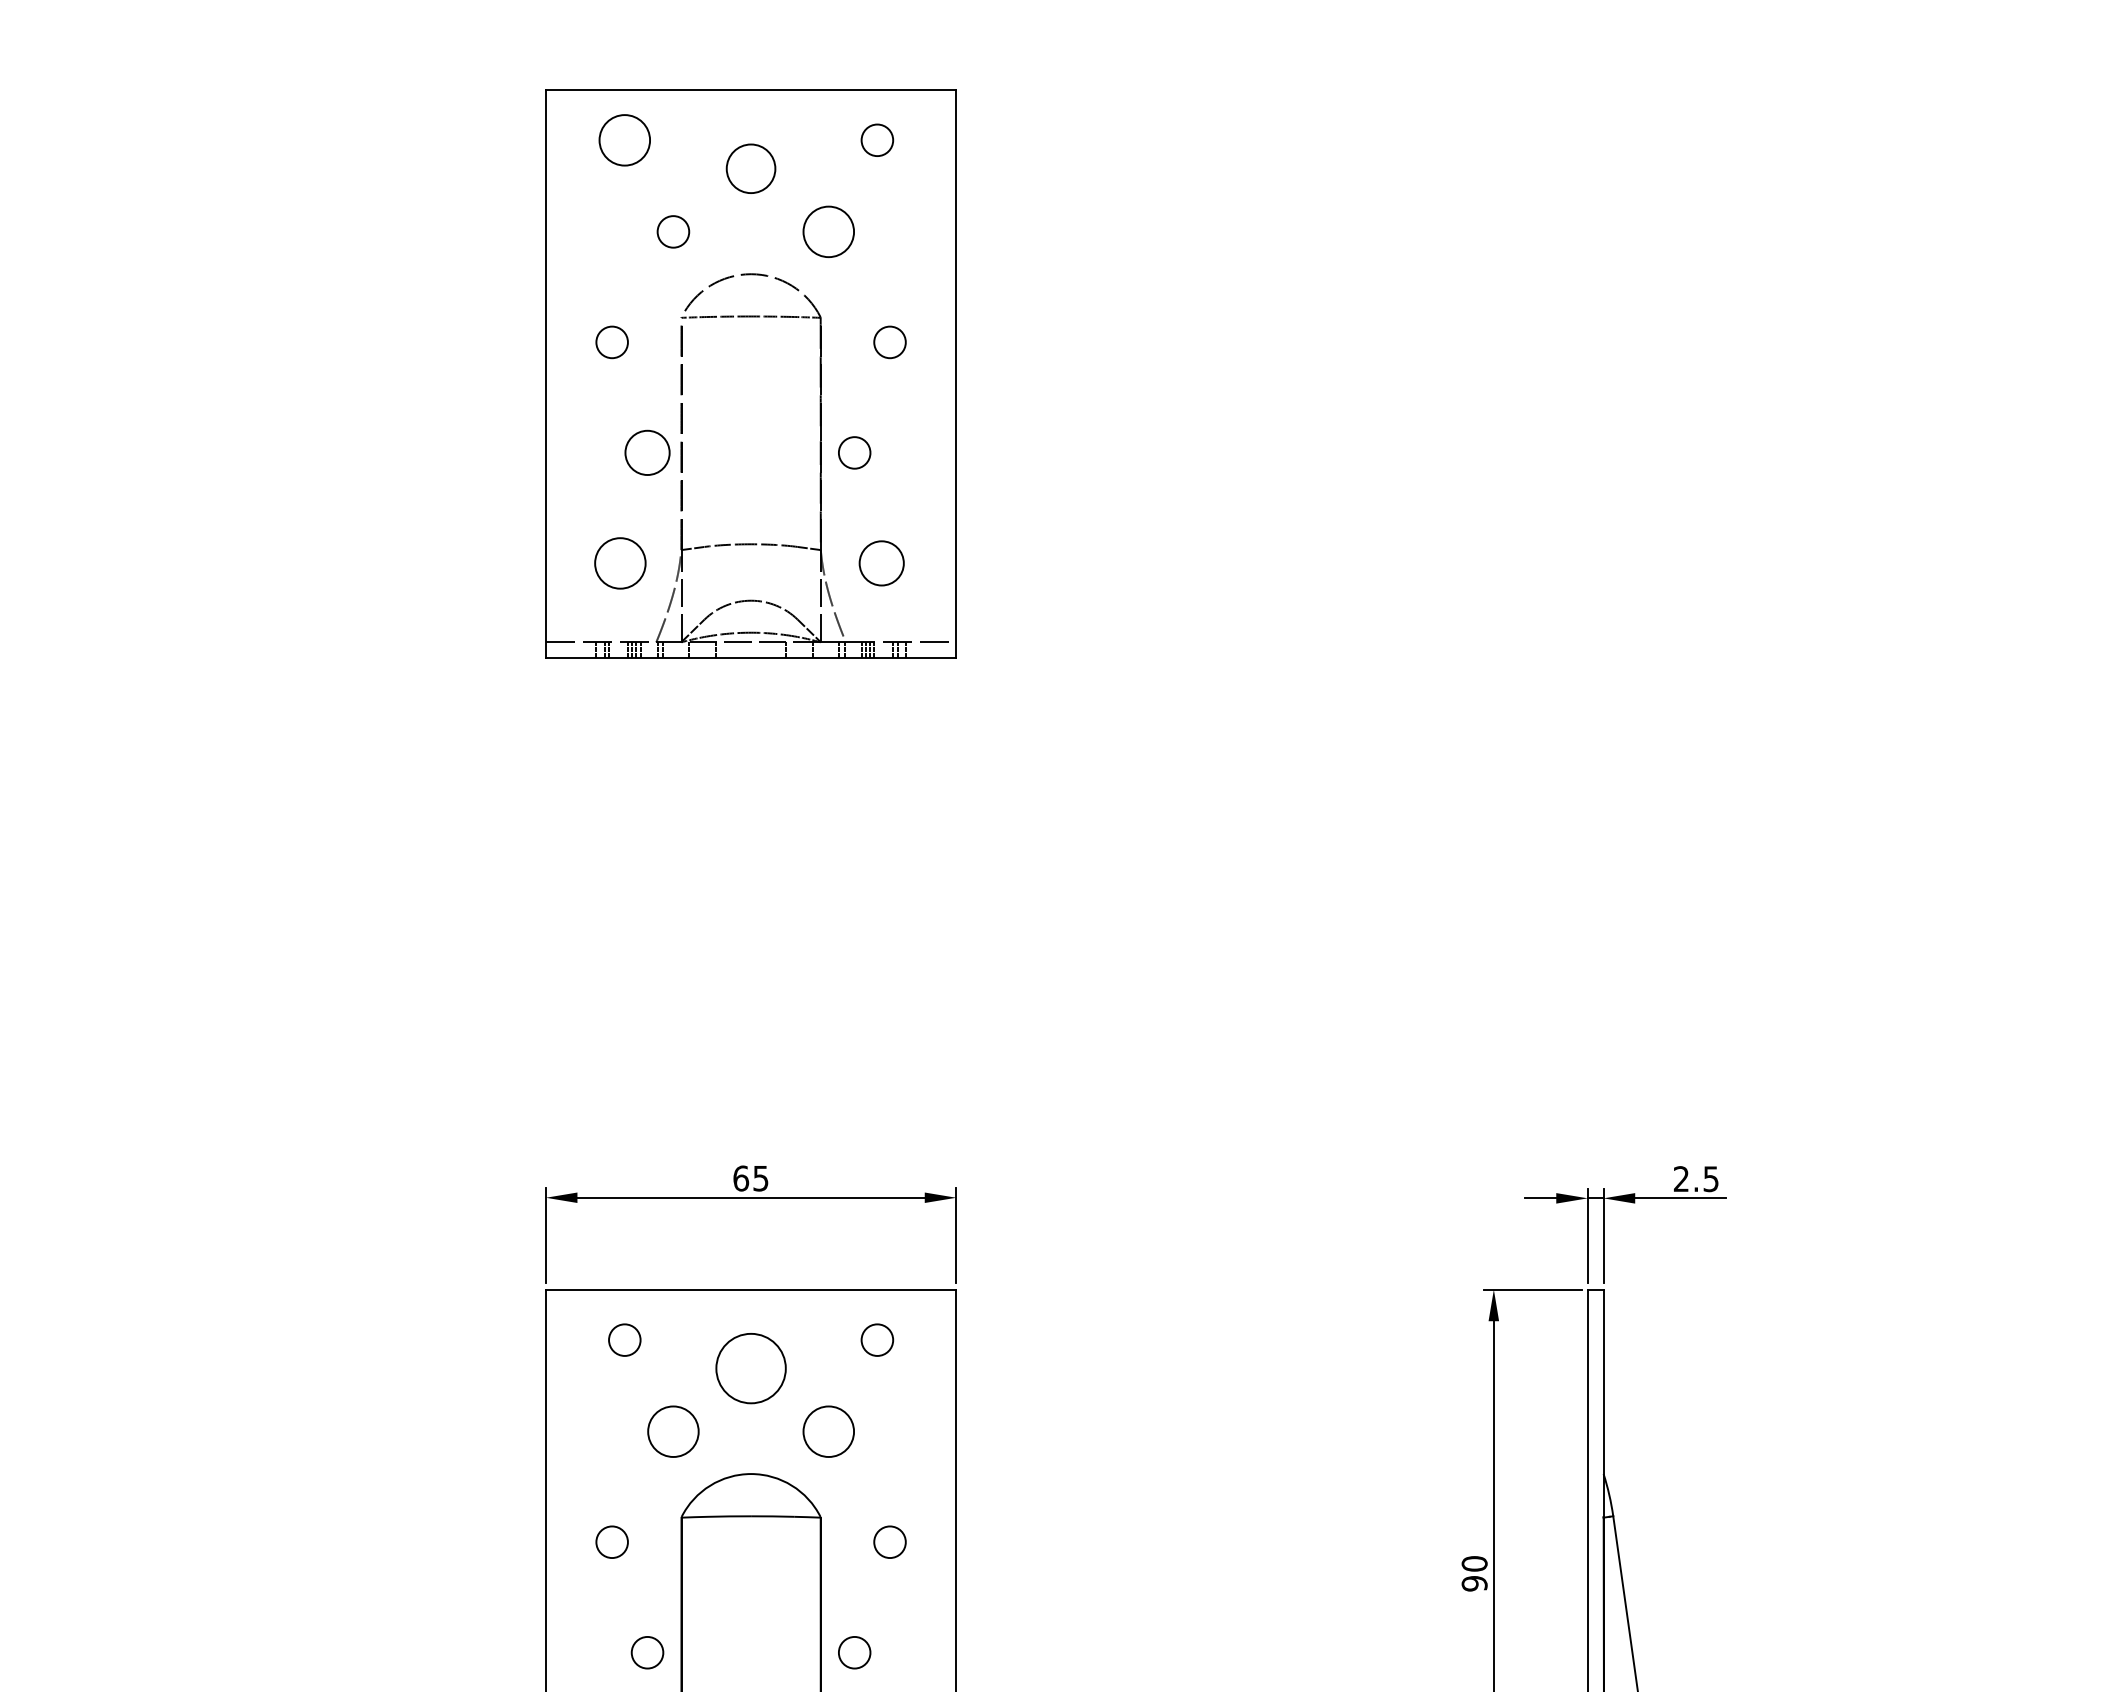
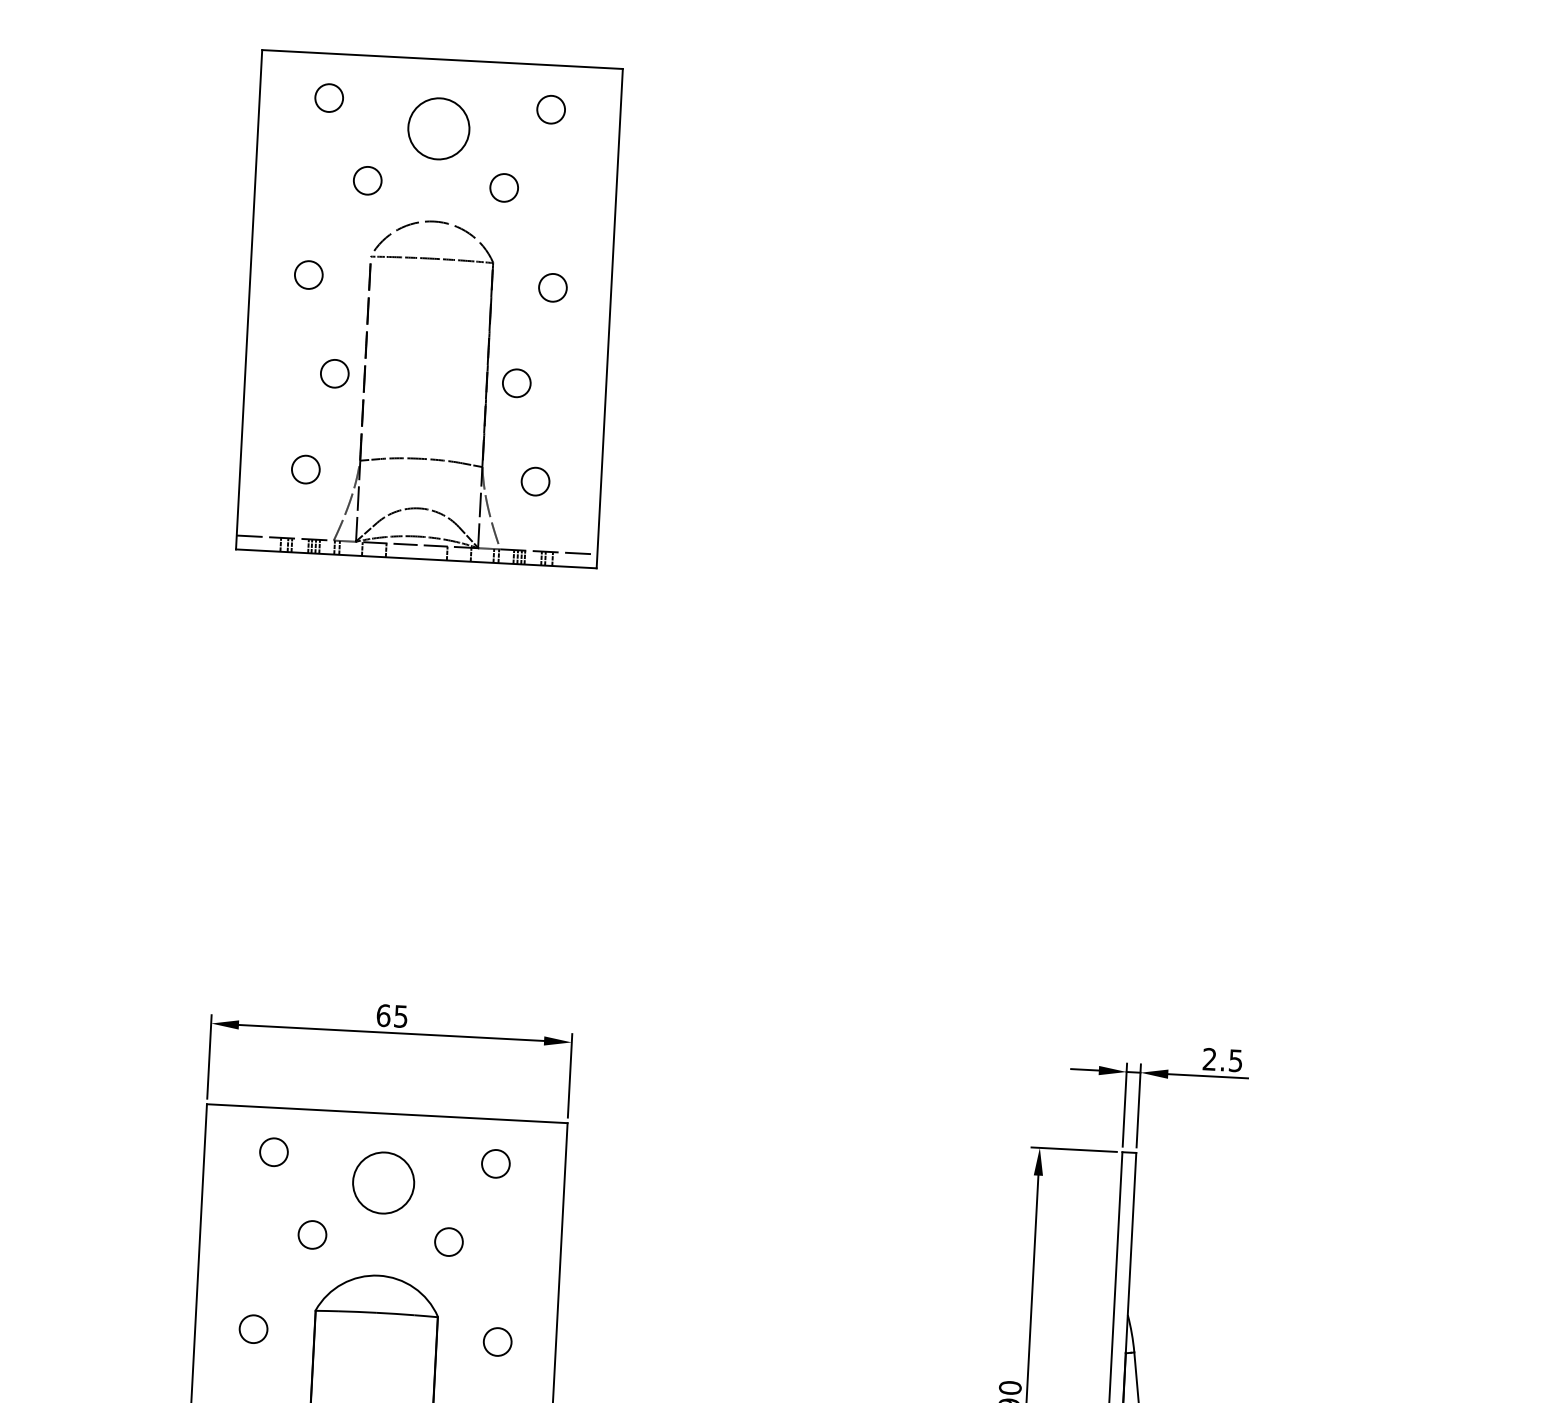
circle: (624, 140) -> (328, 98), size x0.62
circle: (750, 168) -> (438, 128), size x1.43
circle: (828, 231) -> (503, 187), size x0.62
circle: (647, 452) -> (334, 373), size x0.71
circle: (620, 563) -> (305, 469), size x0.62
circle: (881, 563) -> (535, 481), size x0.71
circle: (673, 1431) -> (312, 1234), size x0.62
circle: (828, 1431) -> (448, 1241), size x0.62

